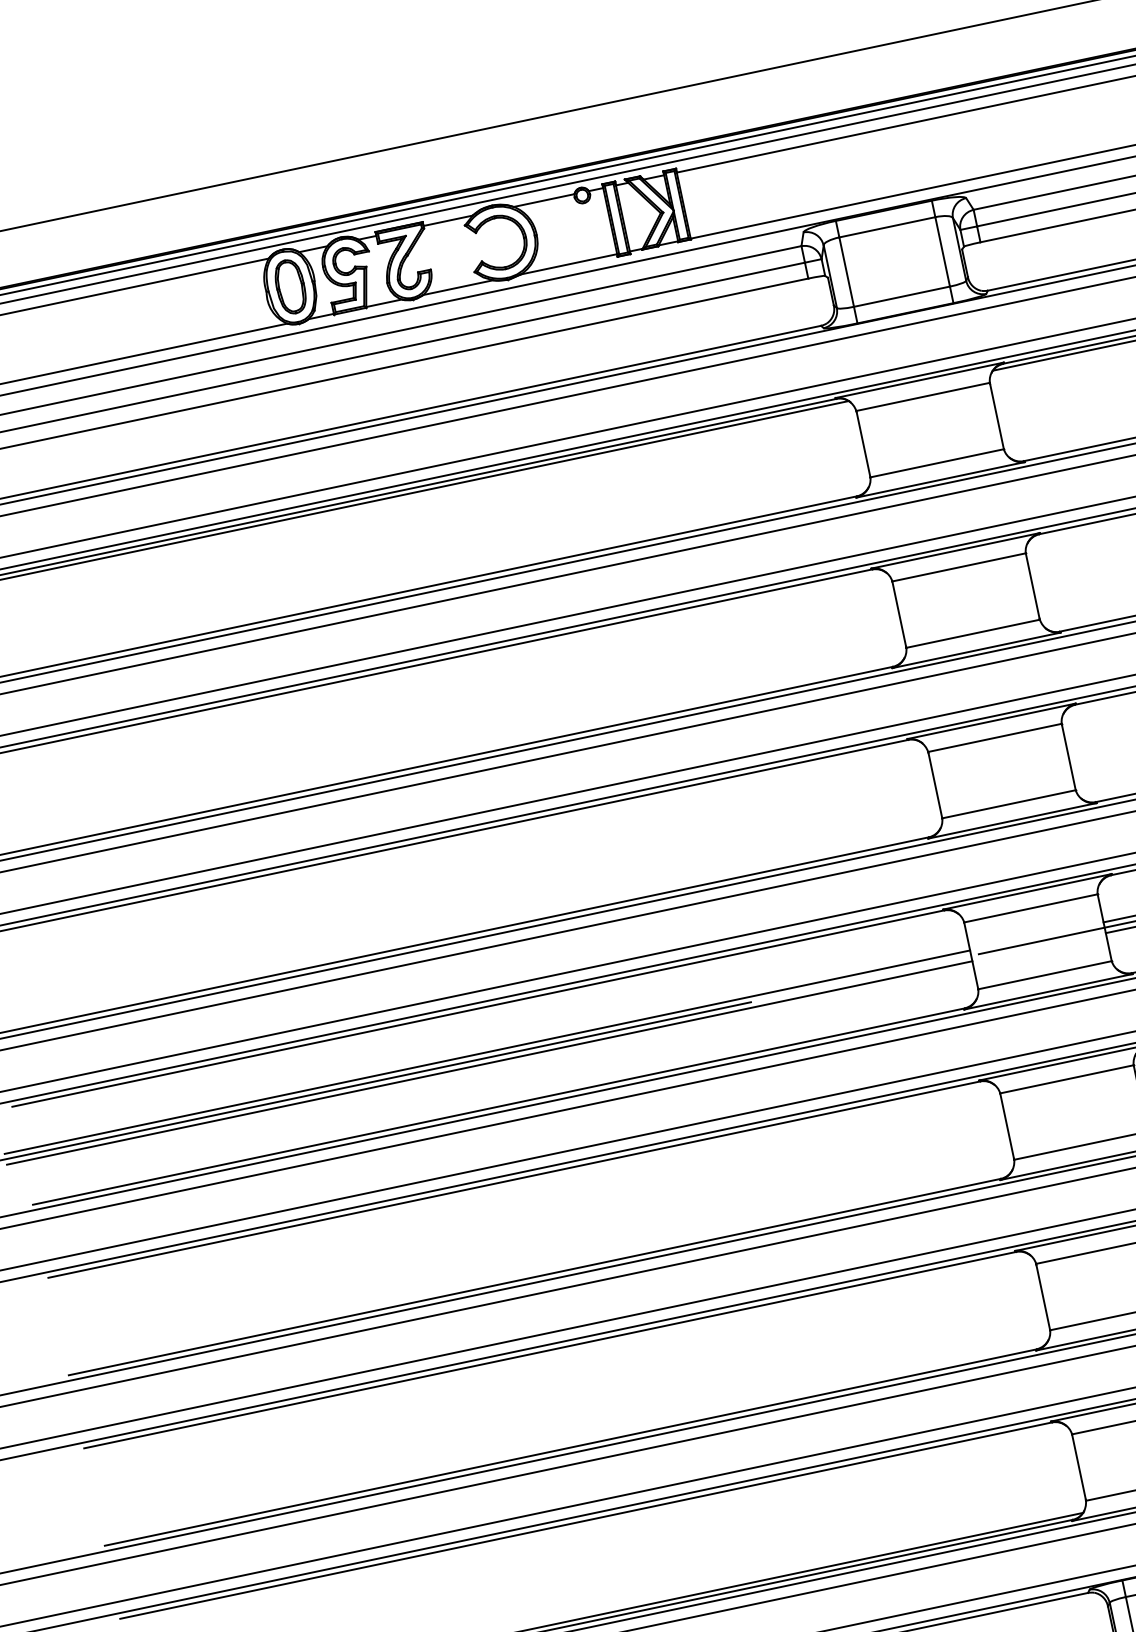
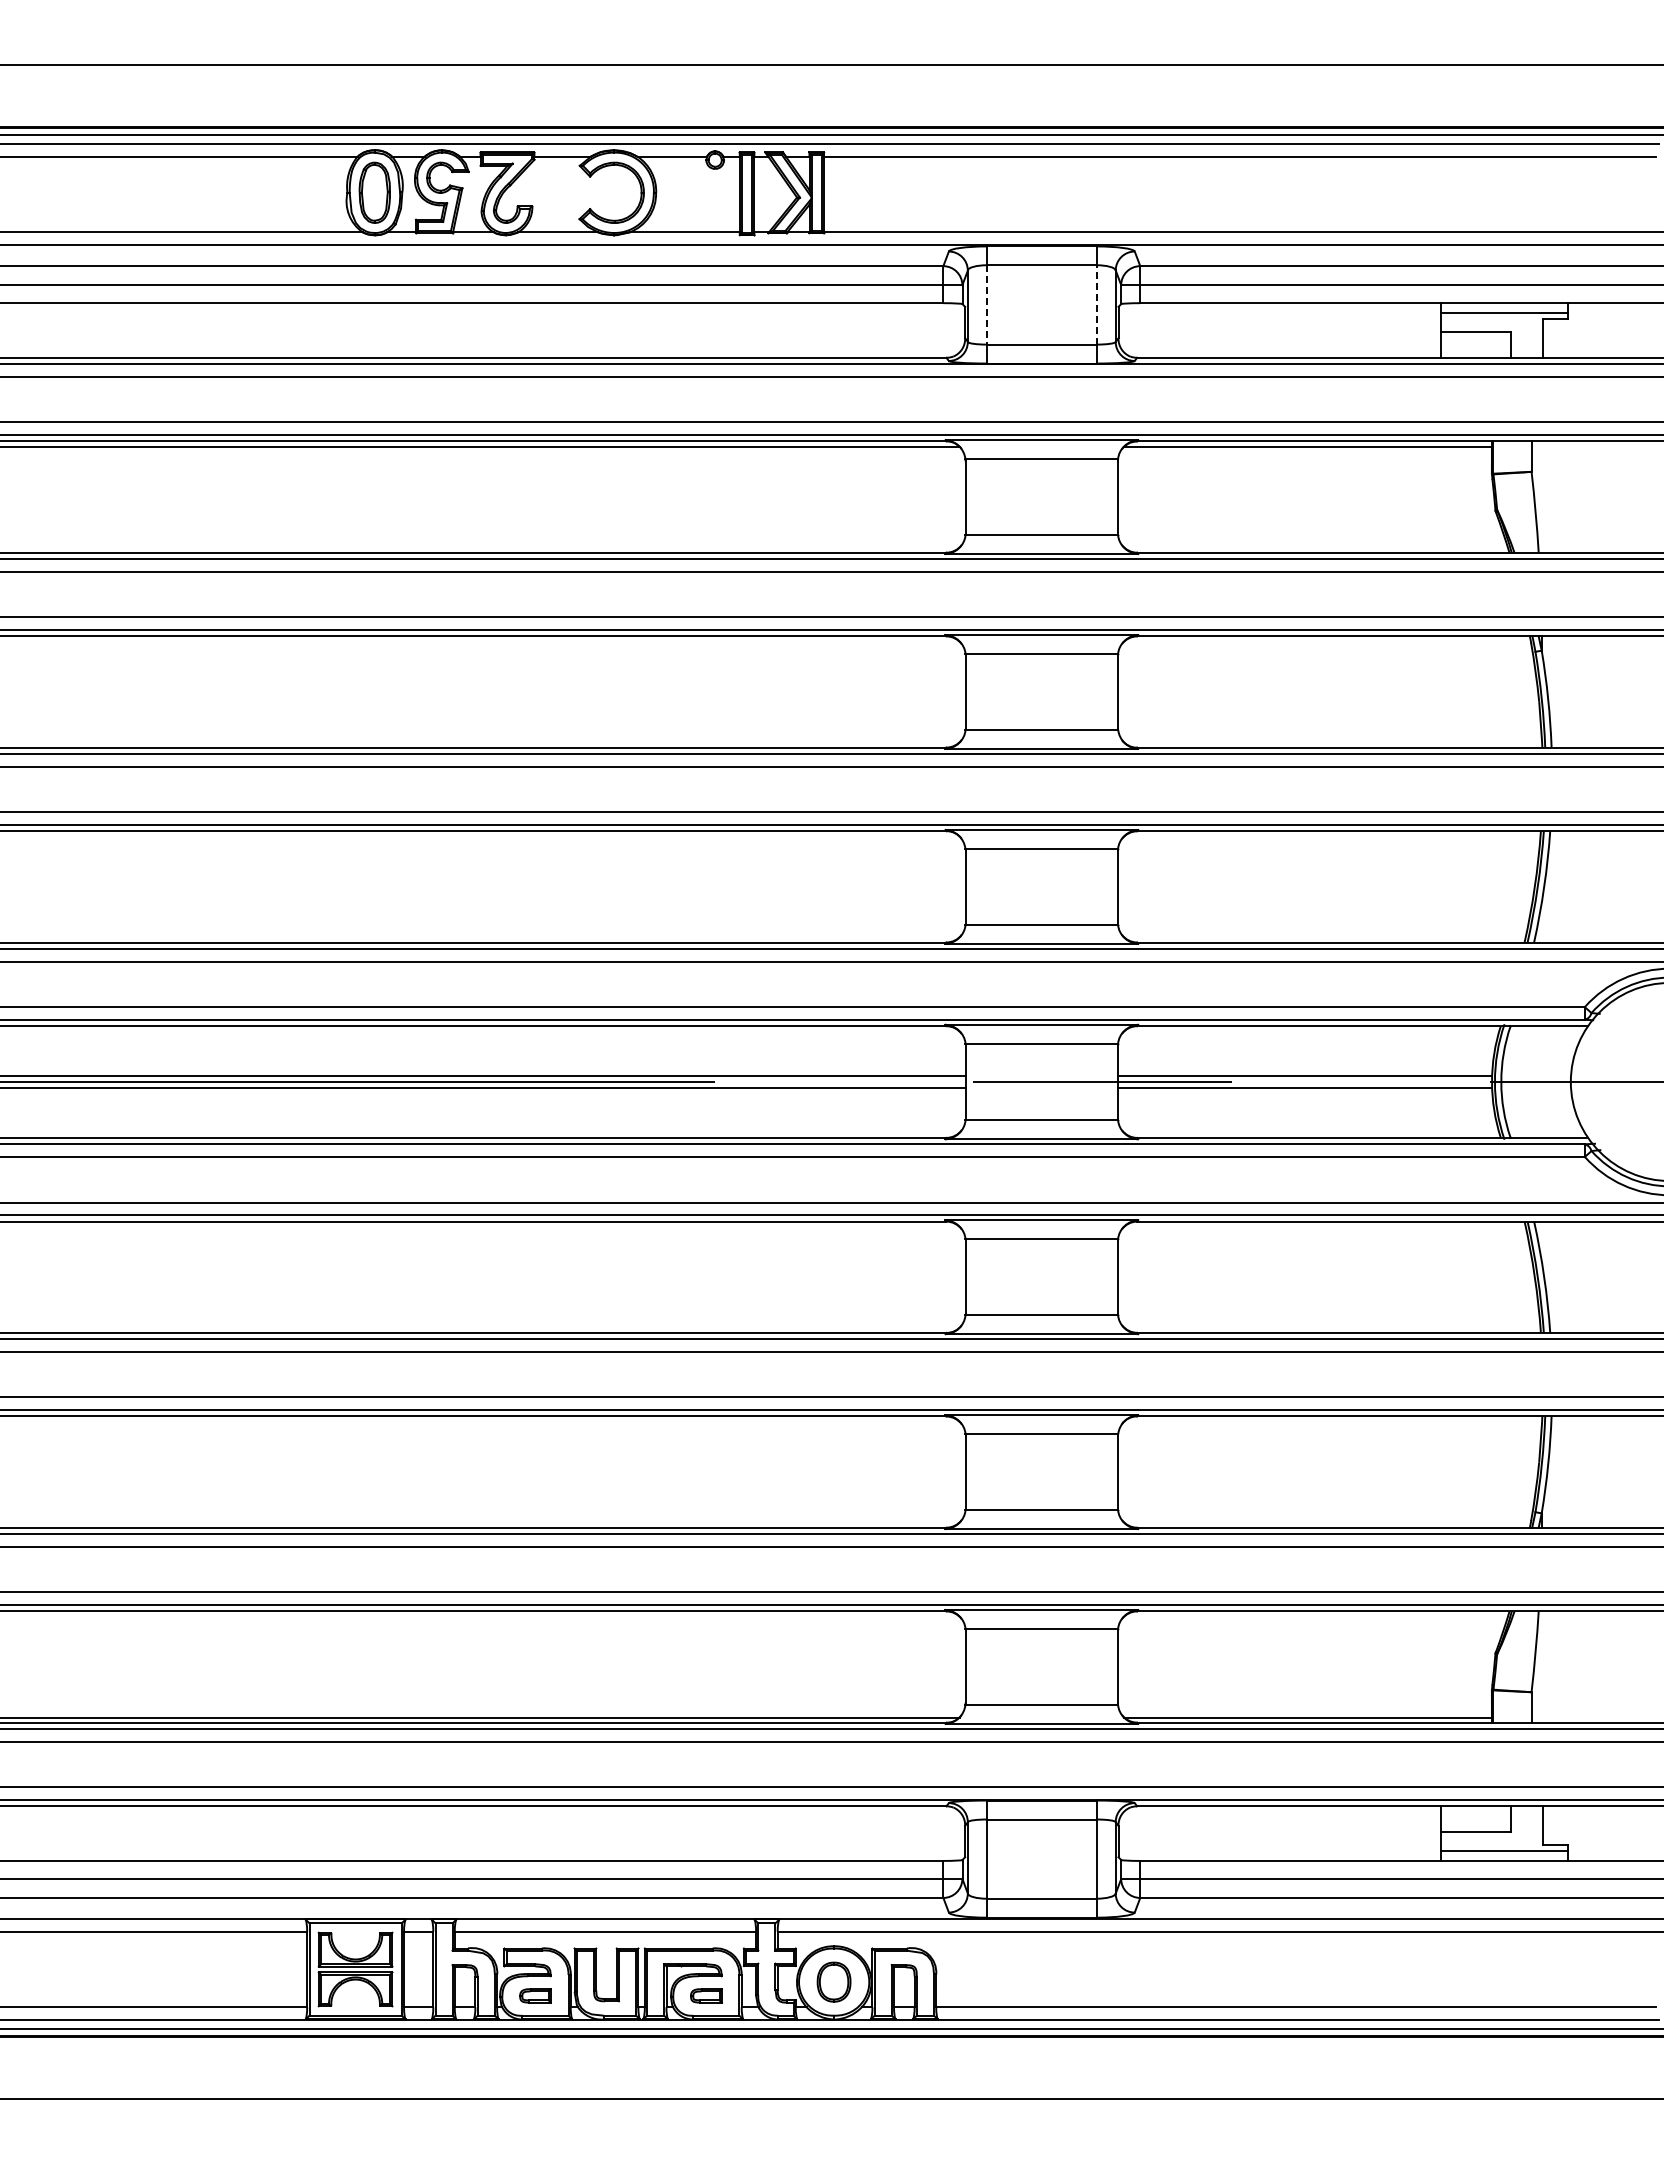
line: (942, 251) -> (1096, 304), solid -> dashed
line: (846, 271) -> (986, 304), solid -> dashed

